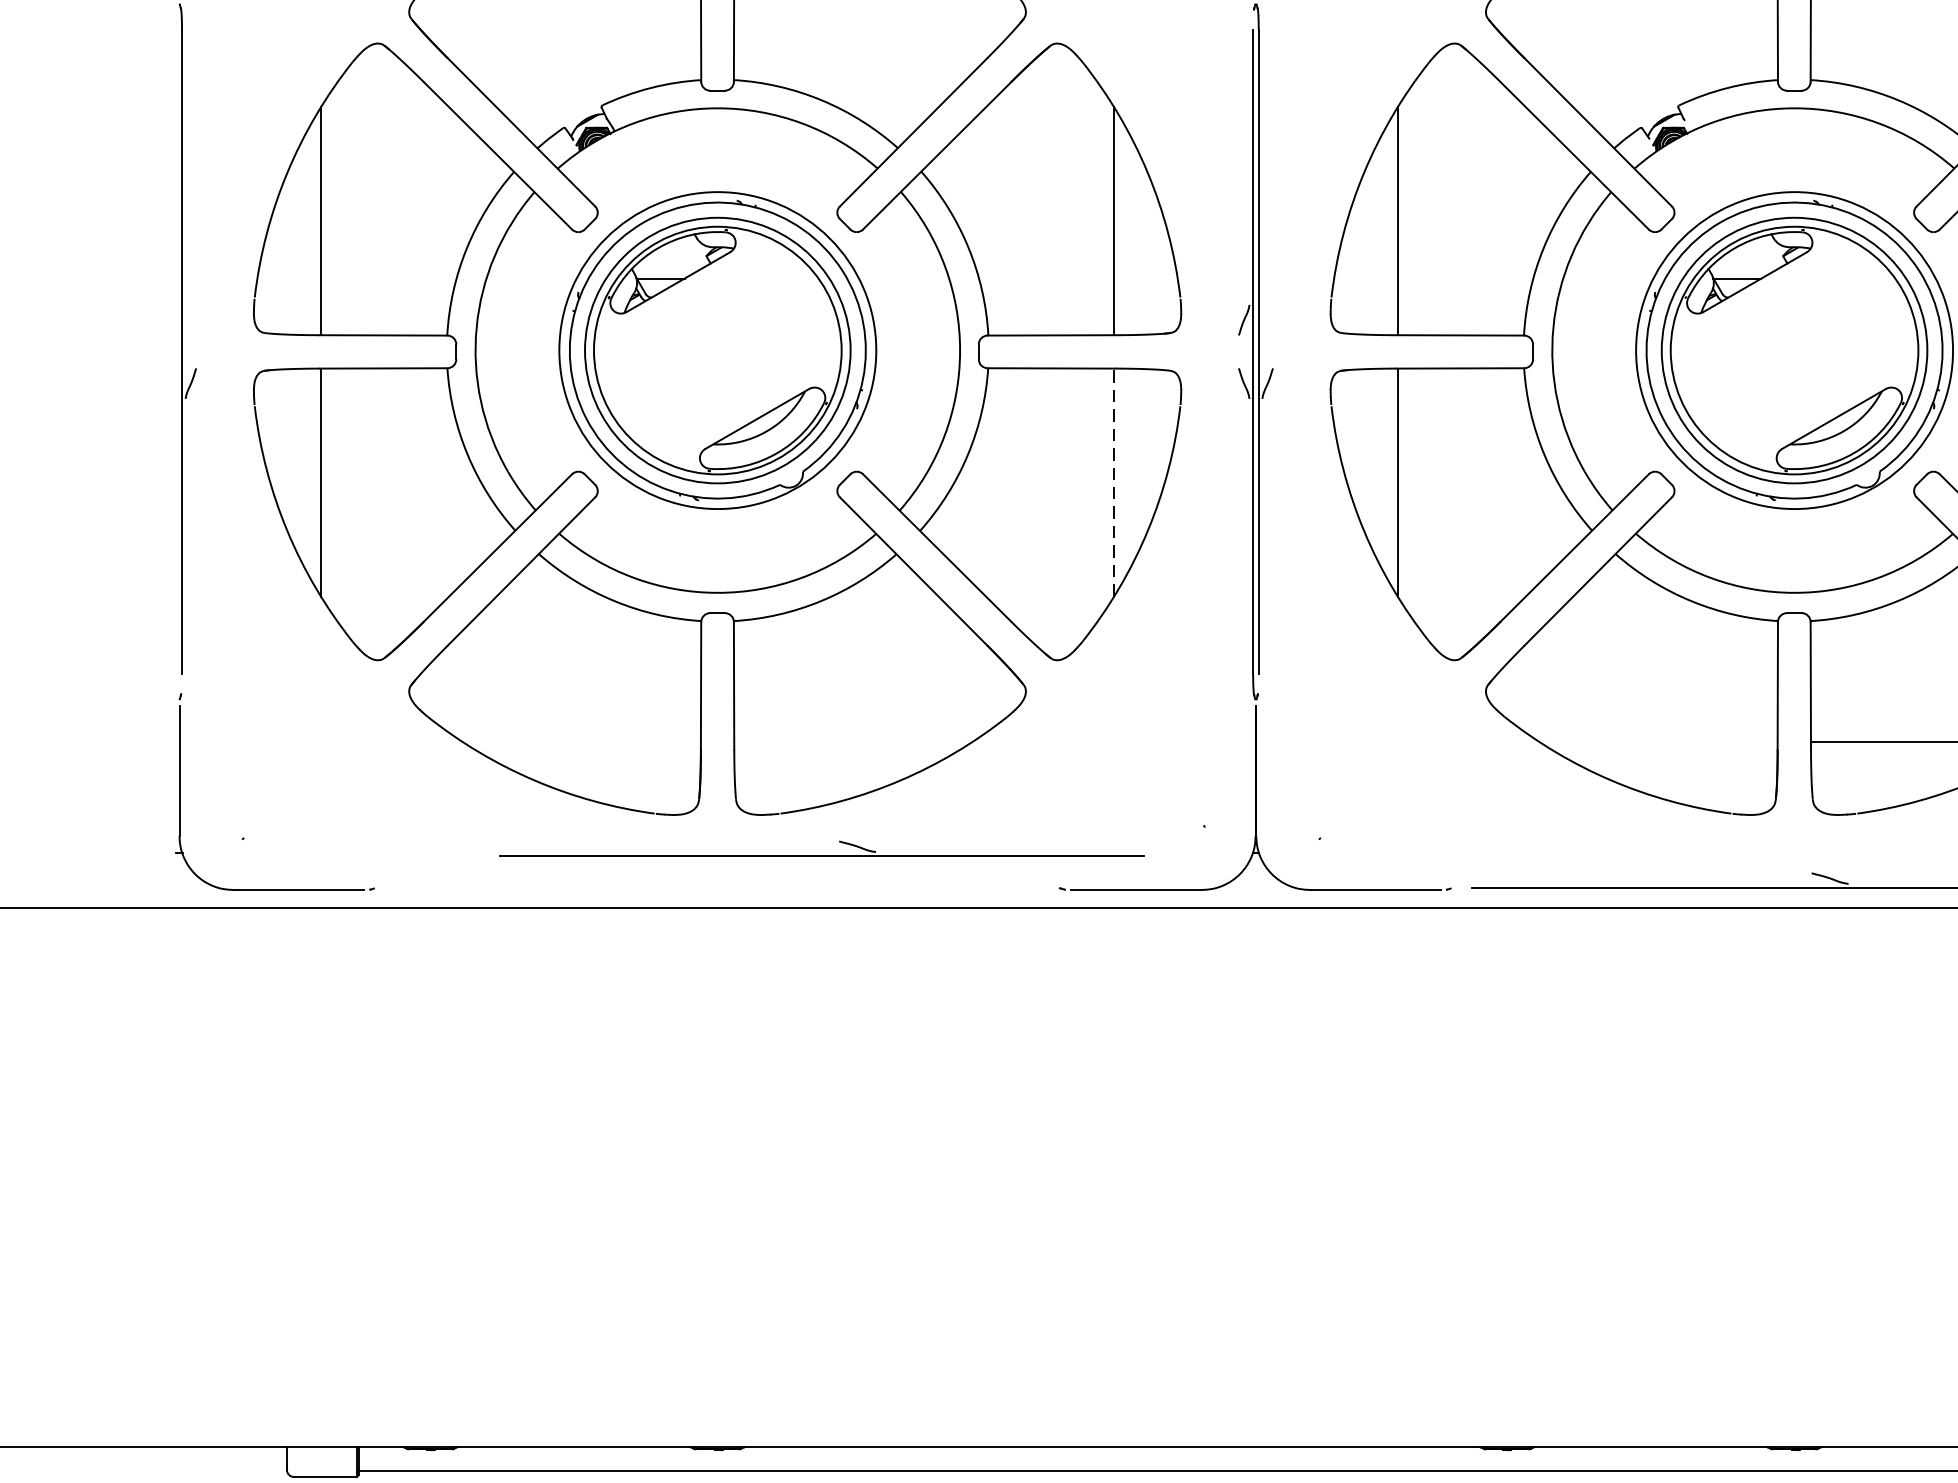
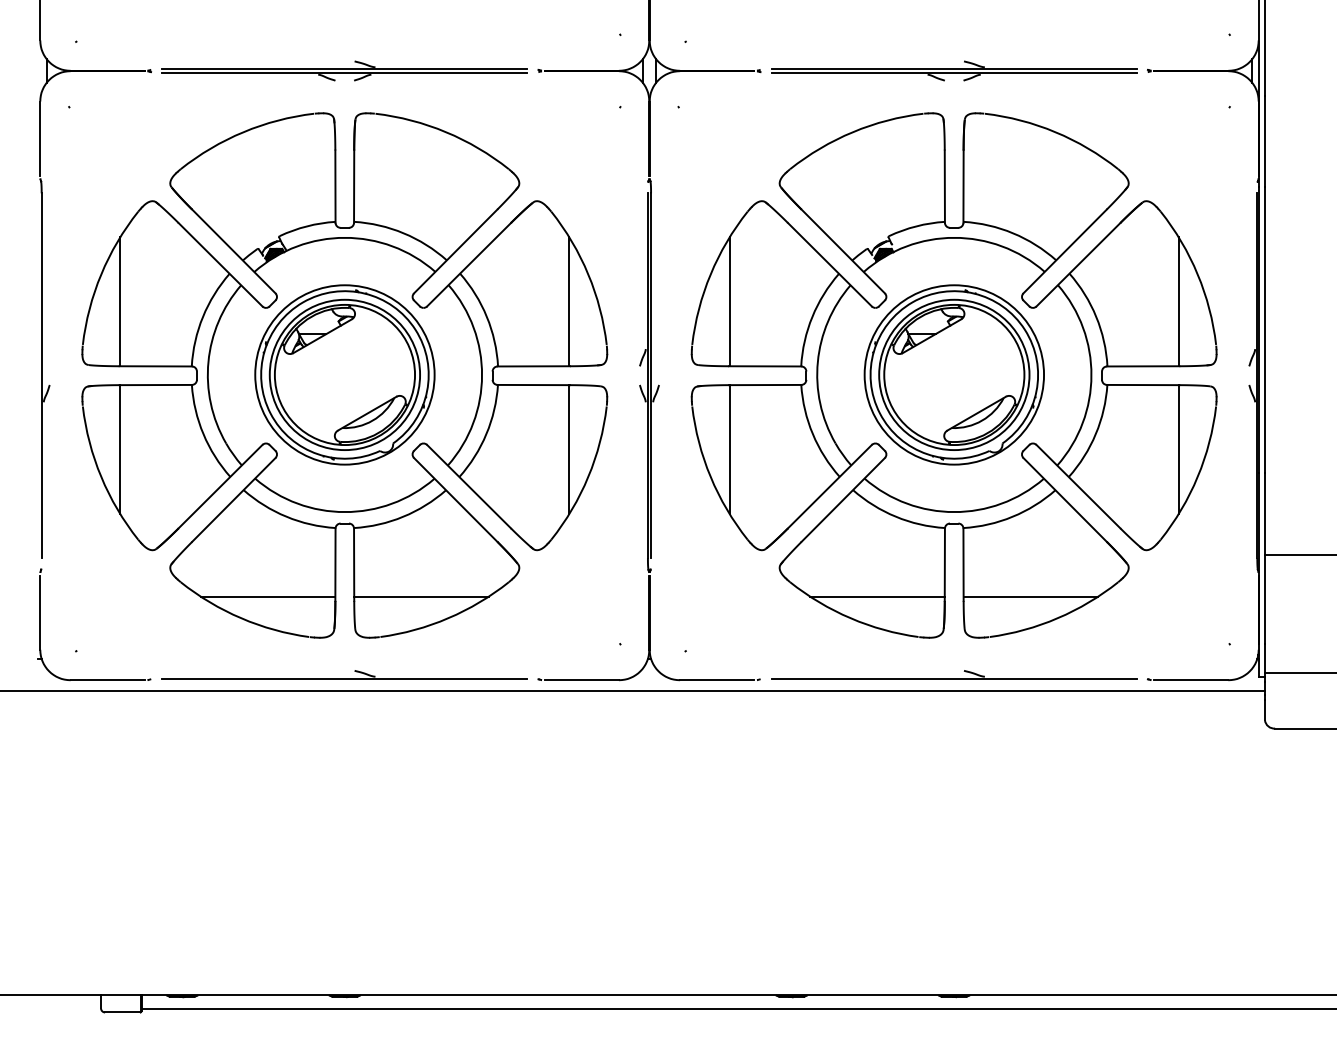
line: (1114, 482) -> (569, 449), dashed -> solid
line: (580, 742) -> (267, 596), added
line: (853, 742) -> (421, 596), added
line: (1658, 742) -> (877, 596), added
part: (821, 848) -> (344, 674), moved

